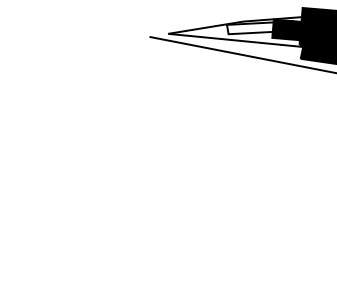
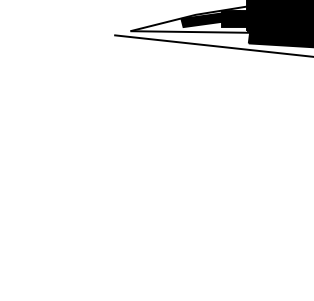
fill: (260, 27) -> (211, 18), added

